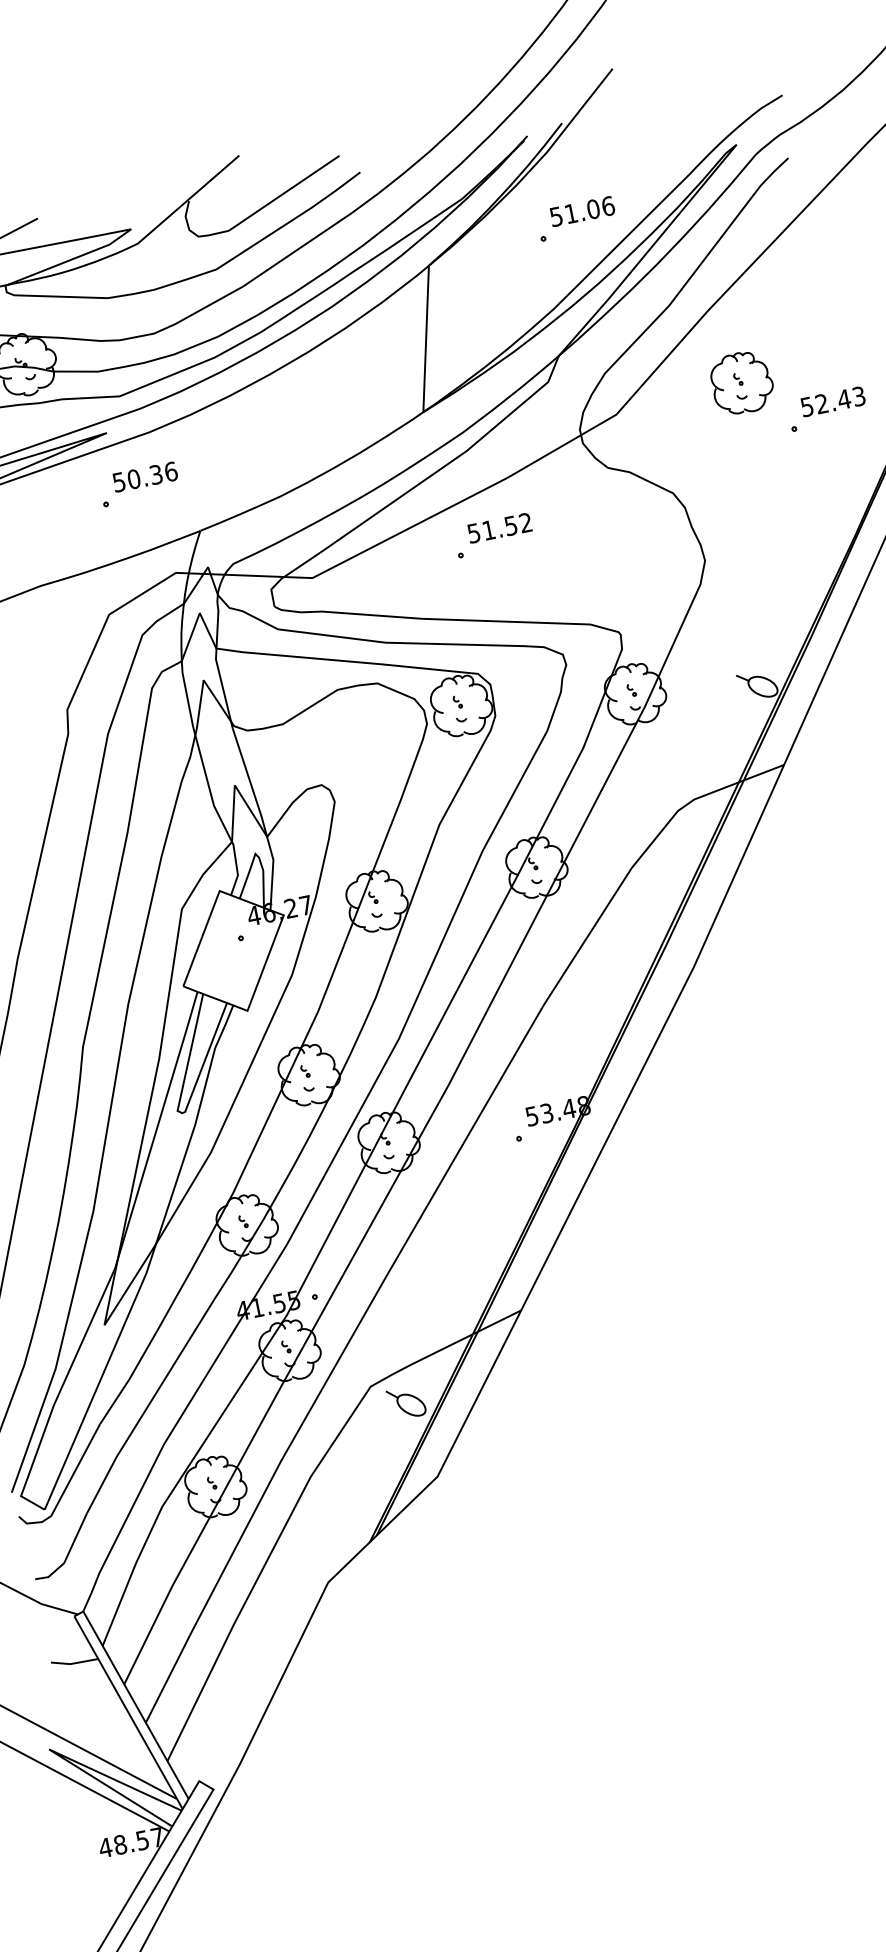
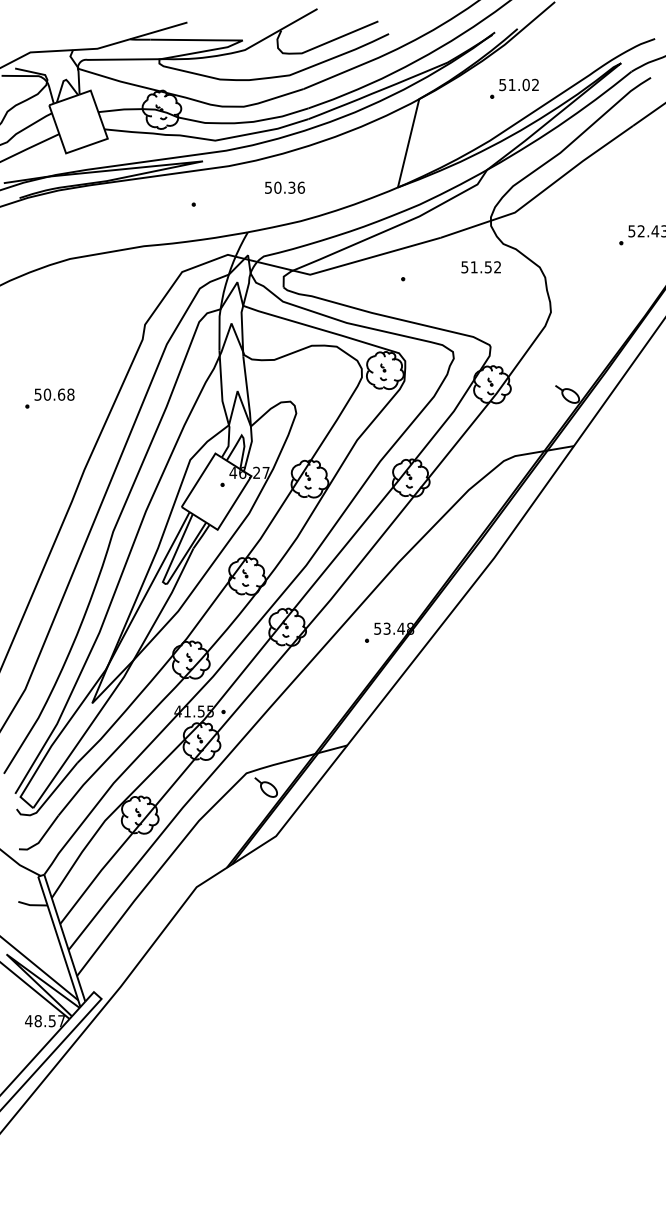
text: (608, 205) -> (535, 84), 51.06 -> 51.02
part: (742, 382) -> (595, 208), removed
text: (144, 476) -> (284, 187), moved
text: (498, 528) -> (480, 267), moved

